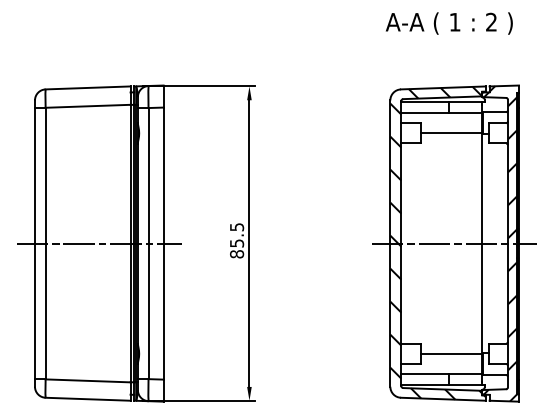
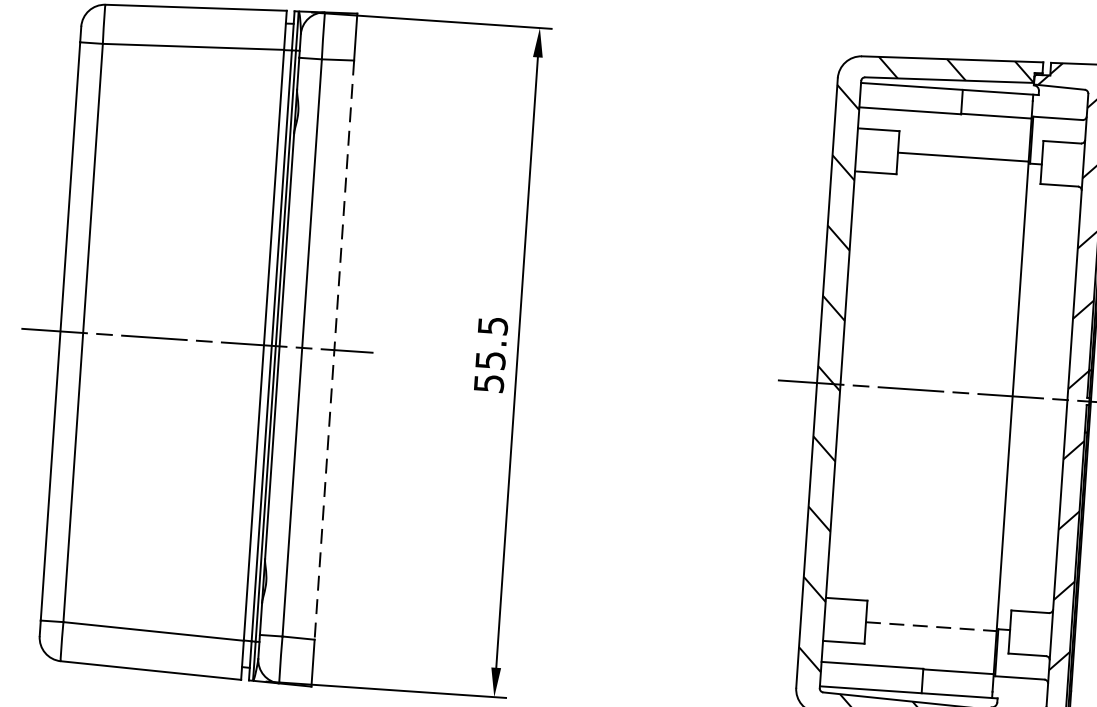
line: (163, 244) -> (333, 352), solid -> dashed
text: (237, 254) -> (490, 384), 85.5 -> 55.5
line: (451, 353) -> (931, 625), solid -> dashed

